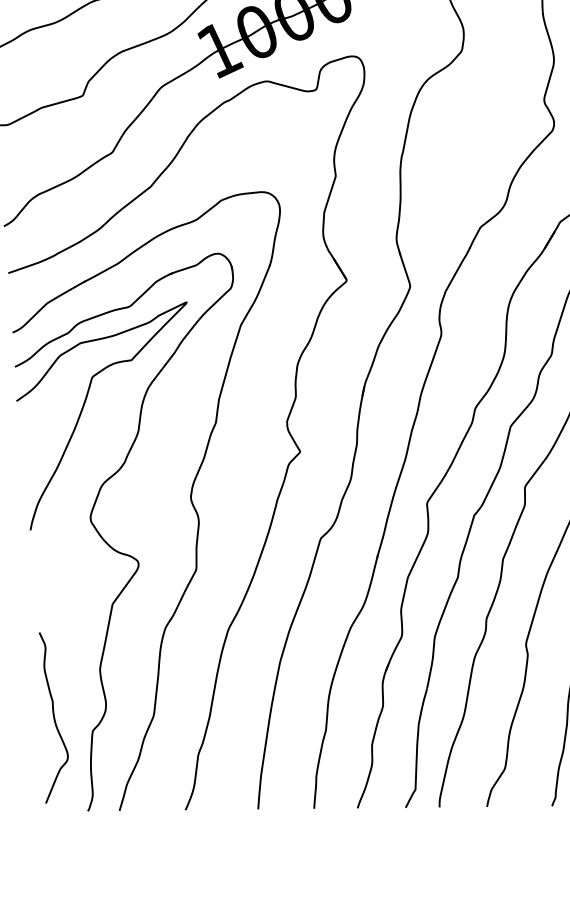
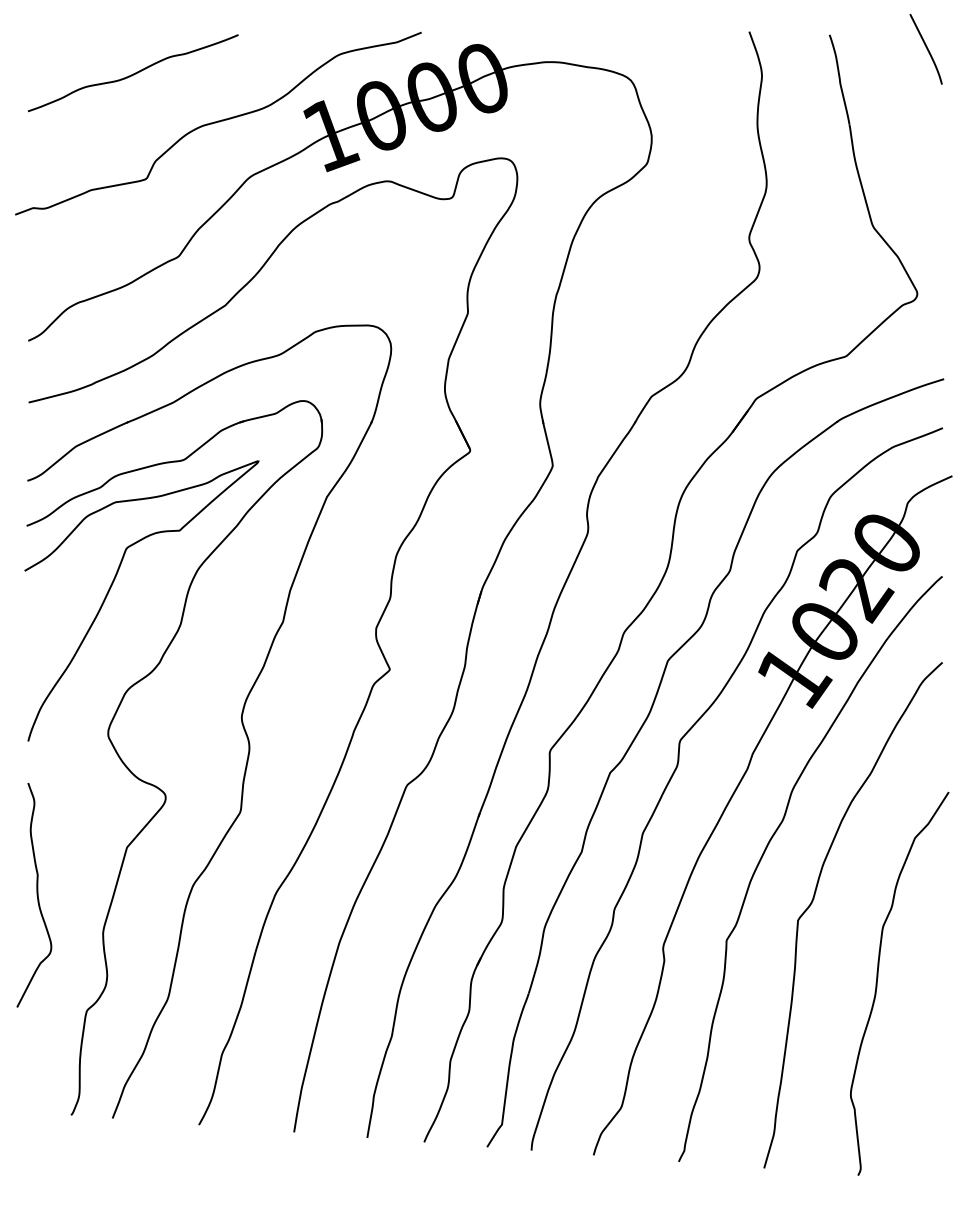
curve: (53, 717) -> (36, 895), moved

